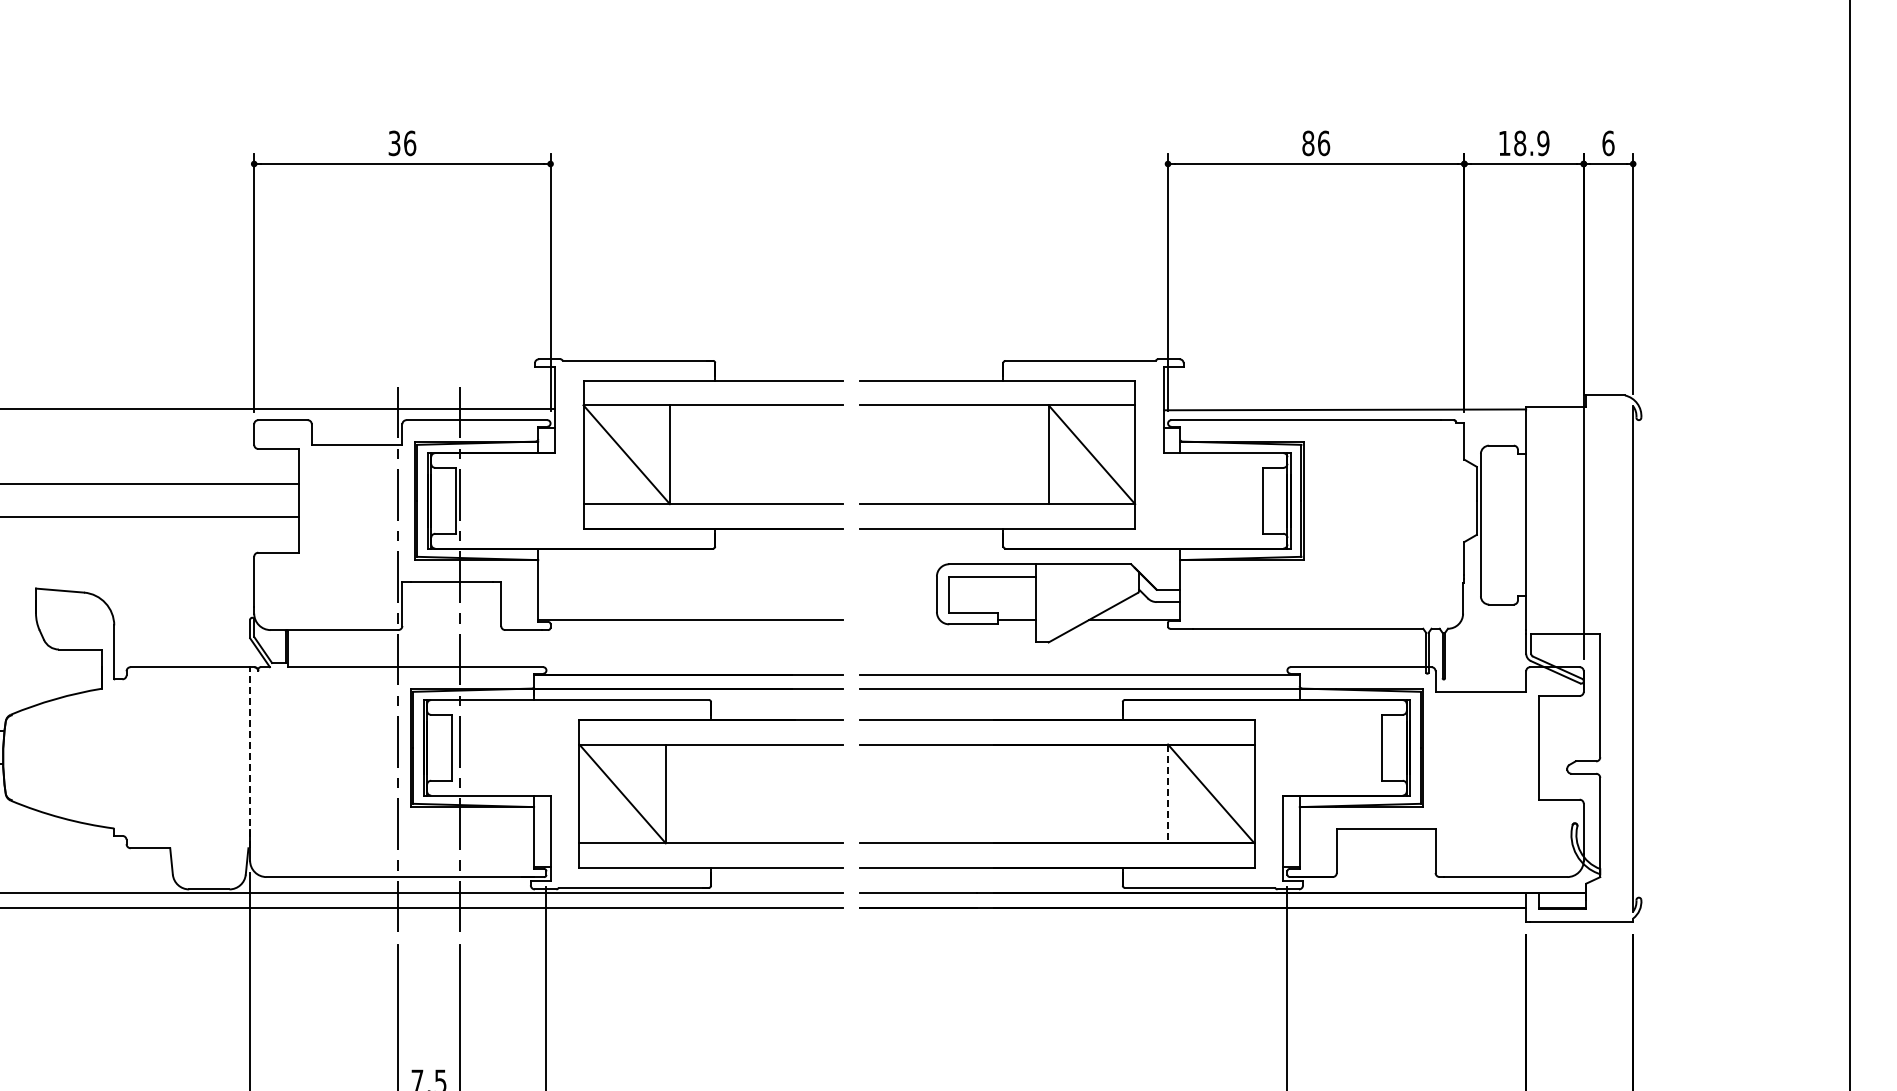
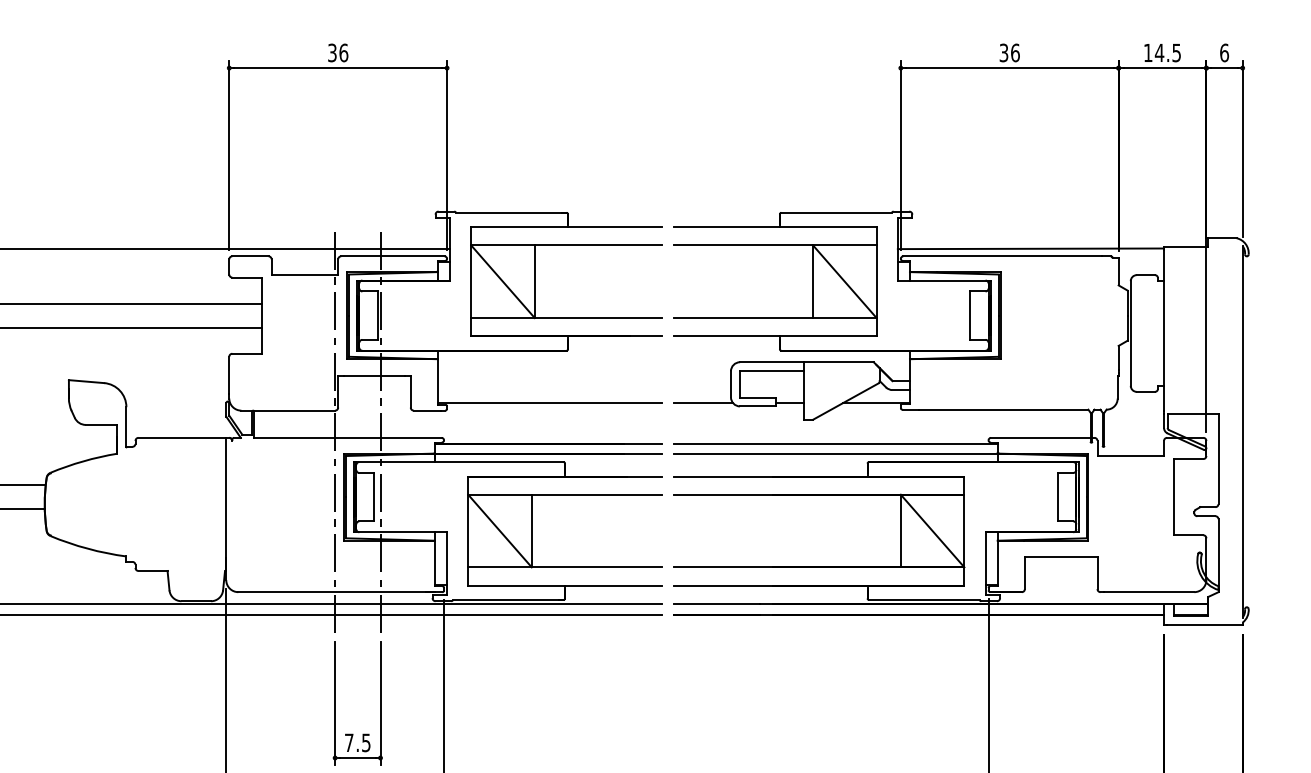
text: (1308, 143) -> (1004, 53), 86 -> 36
text: (1531, 143) -> (1167, 53), 18.9 -> 14.5
line: (899, 620) -> (703, 403), added
line: (250, 757) -> (226, 504), dashed -> solid
line: (1168, 794) -> (901, 531), dashed -> solid

